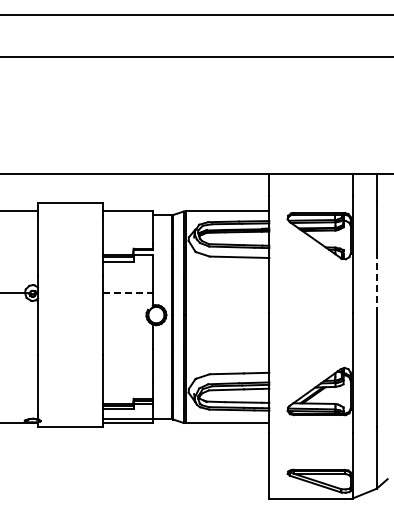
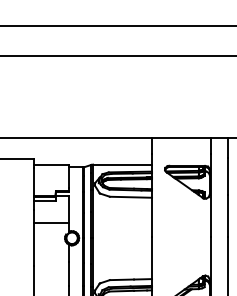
line: (376, 283) -> (227, 215), dashed -> solid
line: (128, 292) -> (52, 222), dashed -> solid

